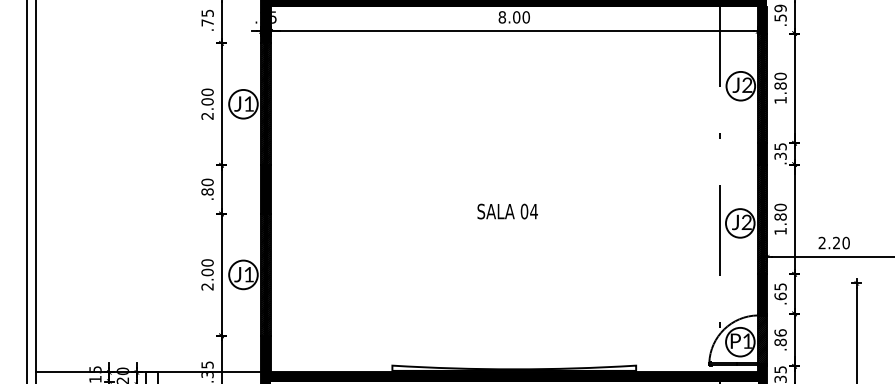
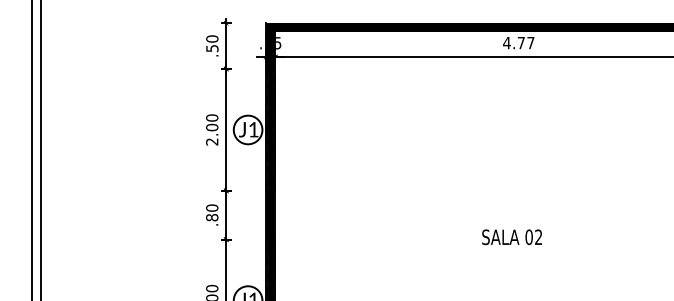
text: (207, 17) -> (212, 43), .75 -> .50
text: (513, 17) -> (518, 43), 8.00 -> 4.77
text: (533, 211) -> (538, 237), 04 -> 02

